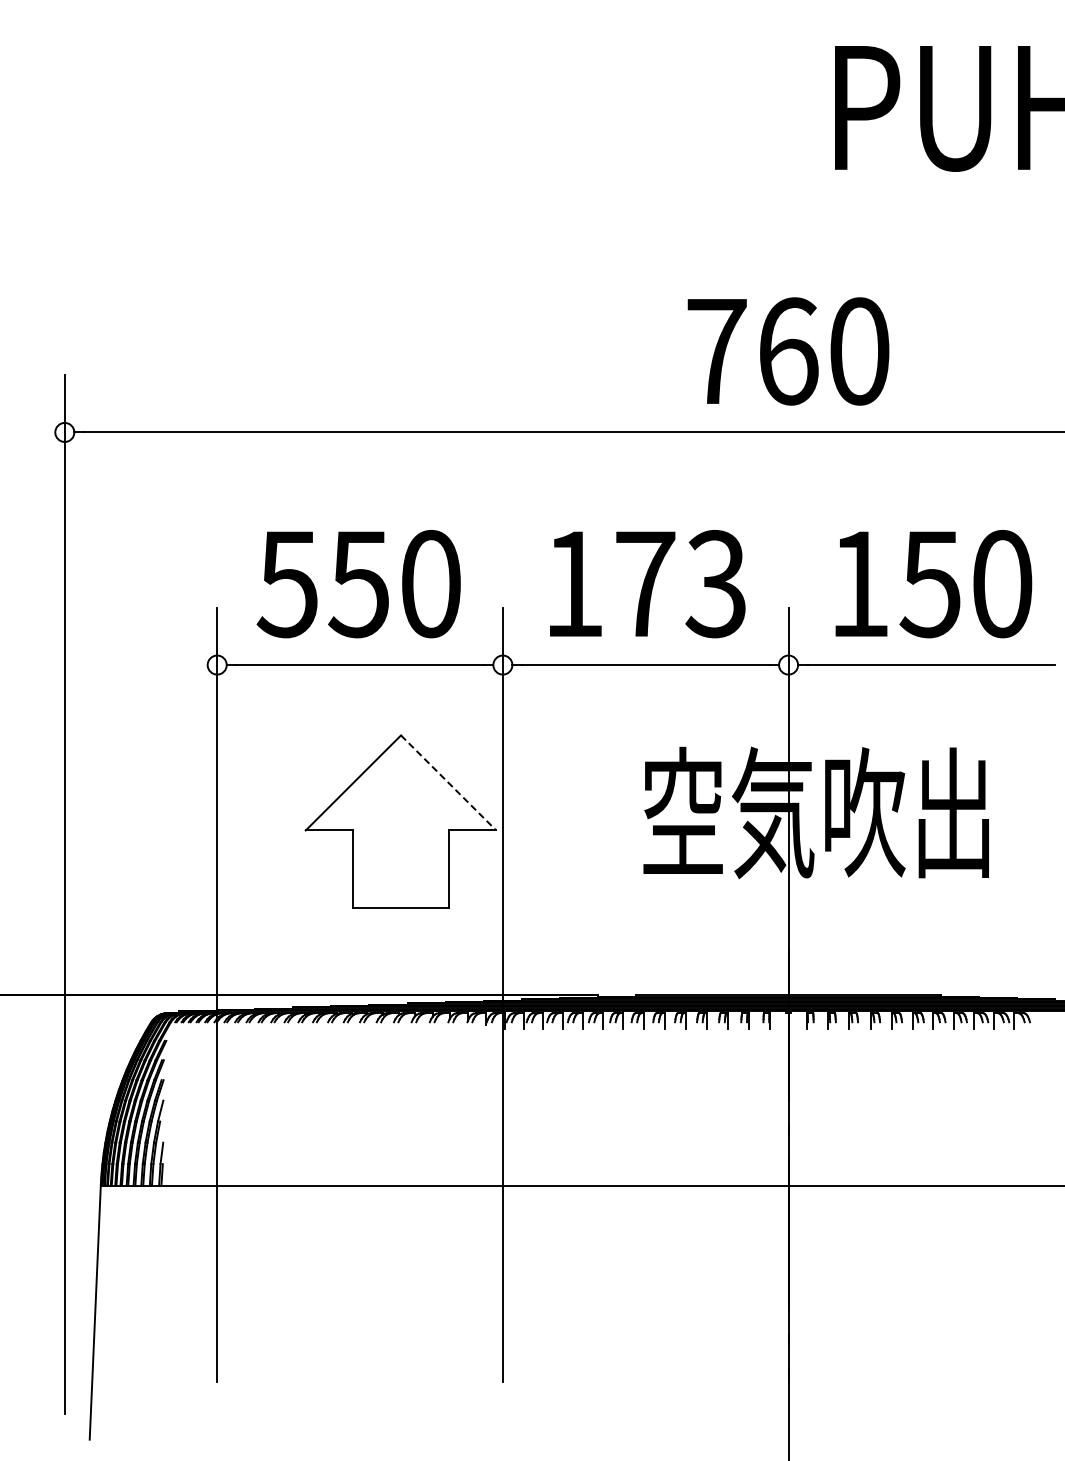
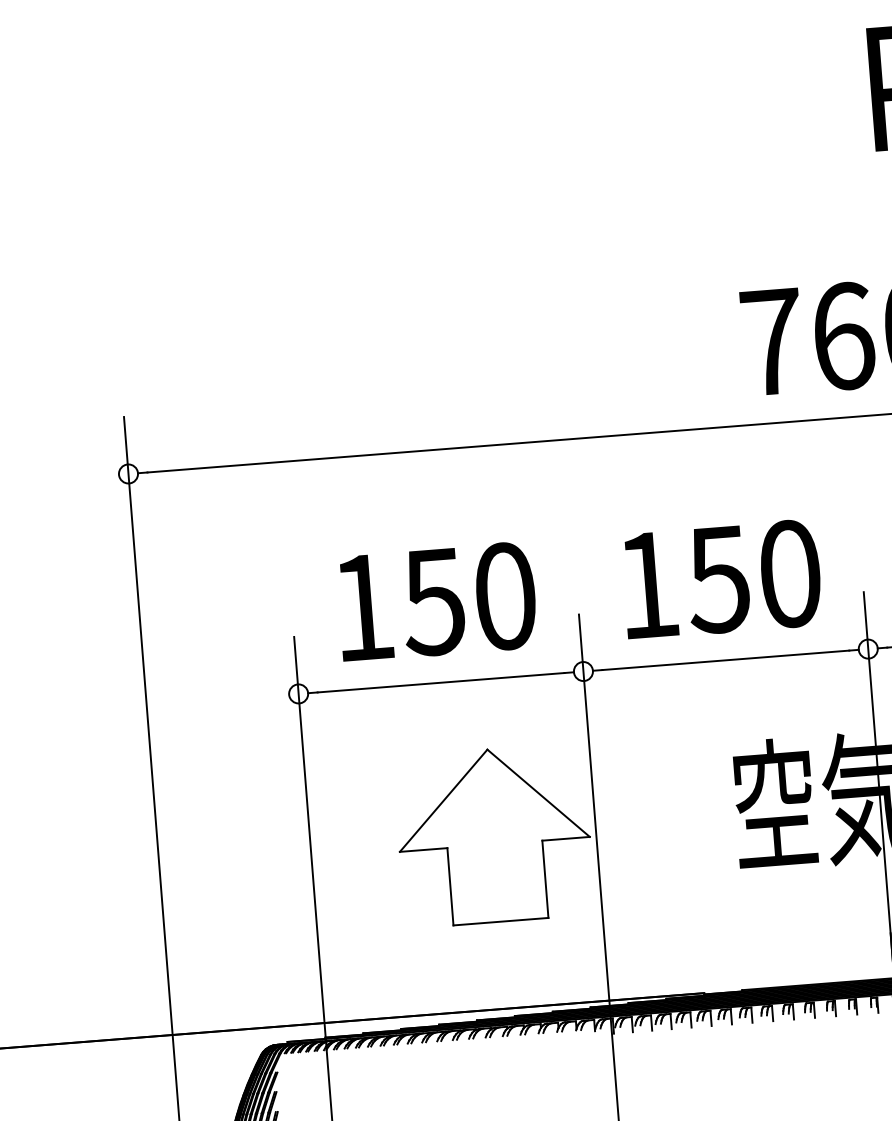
text: (286, 584) -> (361, 608), 550 -> 150
text: (679, 584) -> (753, 577), 173 -> 150
line: (449, 783) -> (539, 793), dashed -> solid

